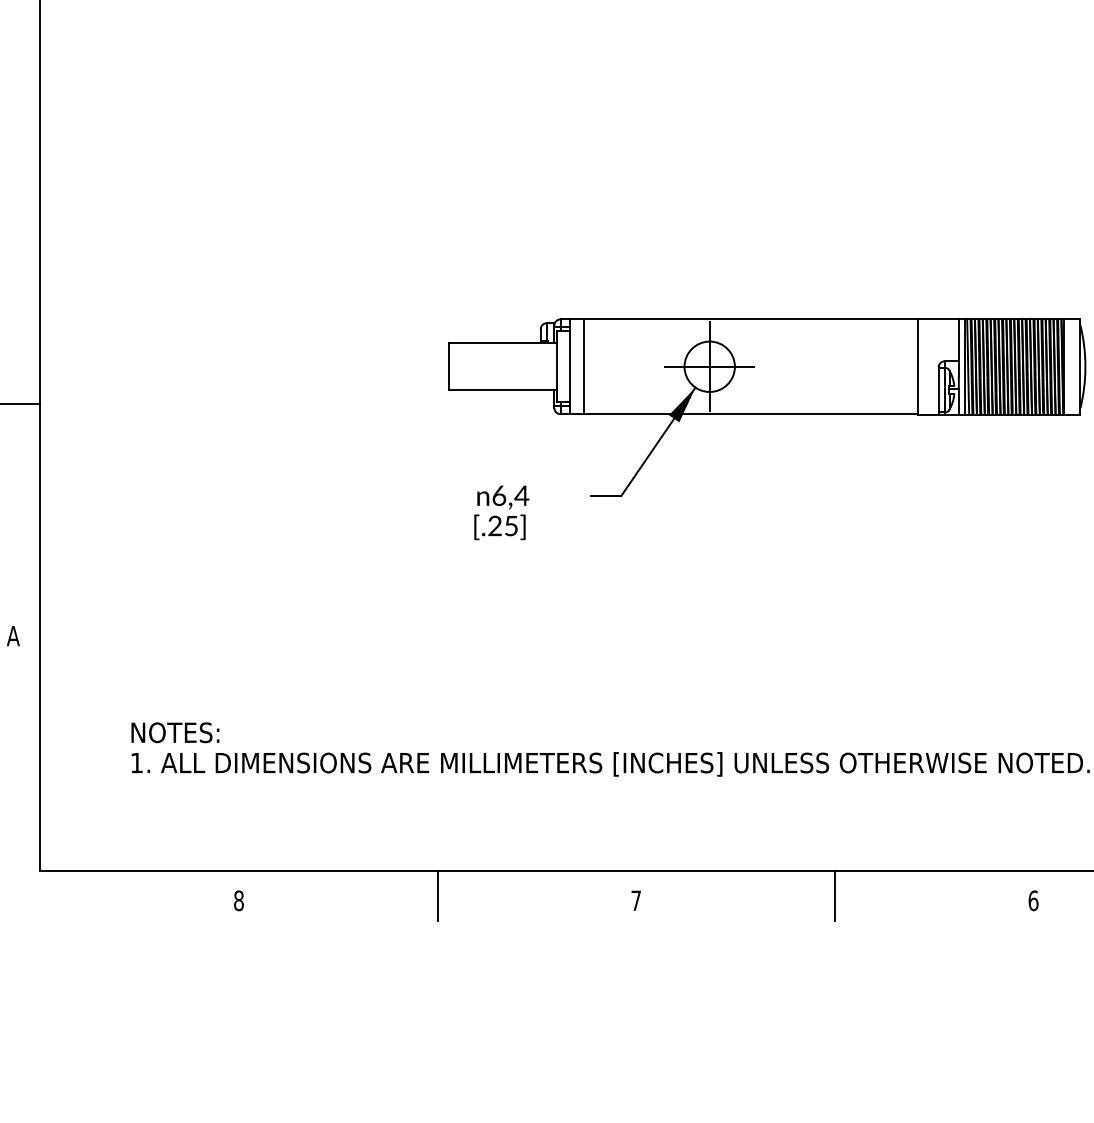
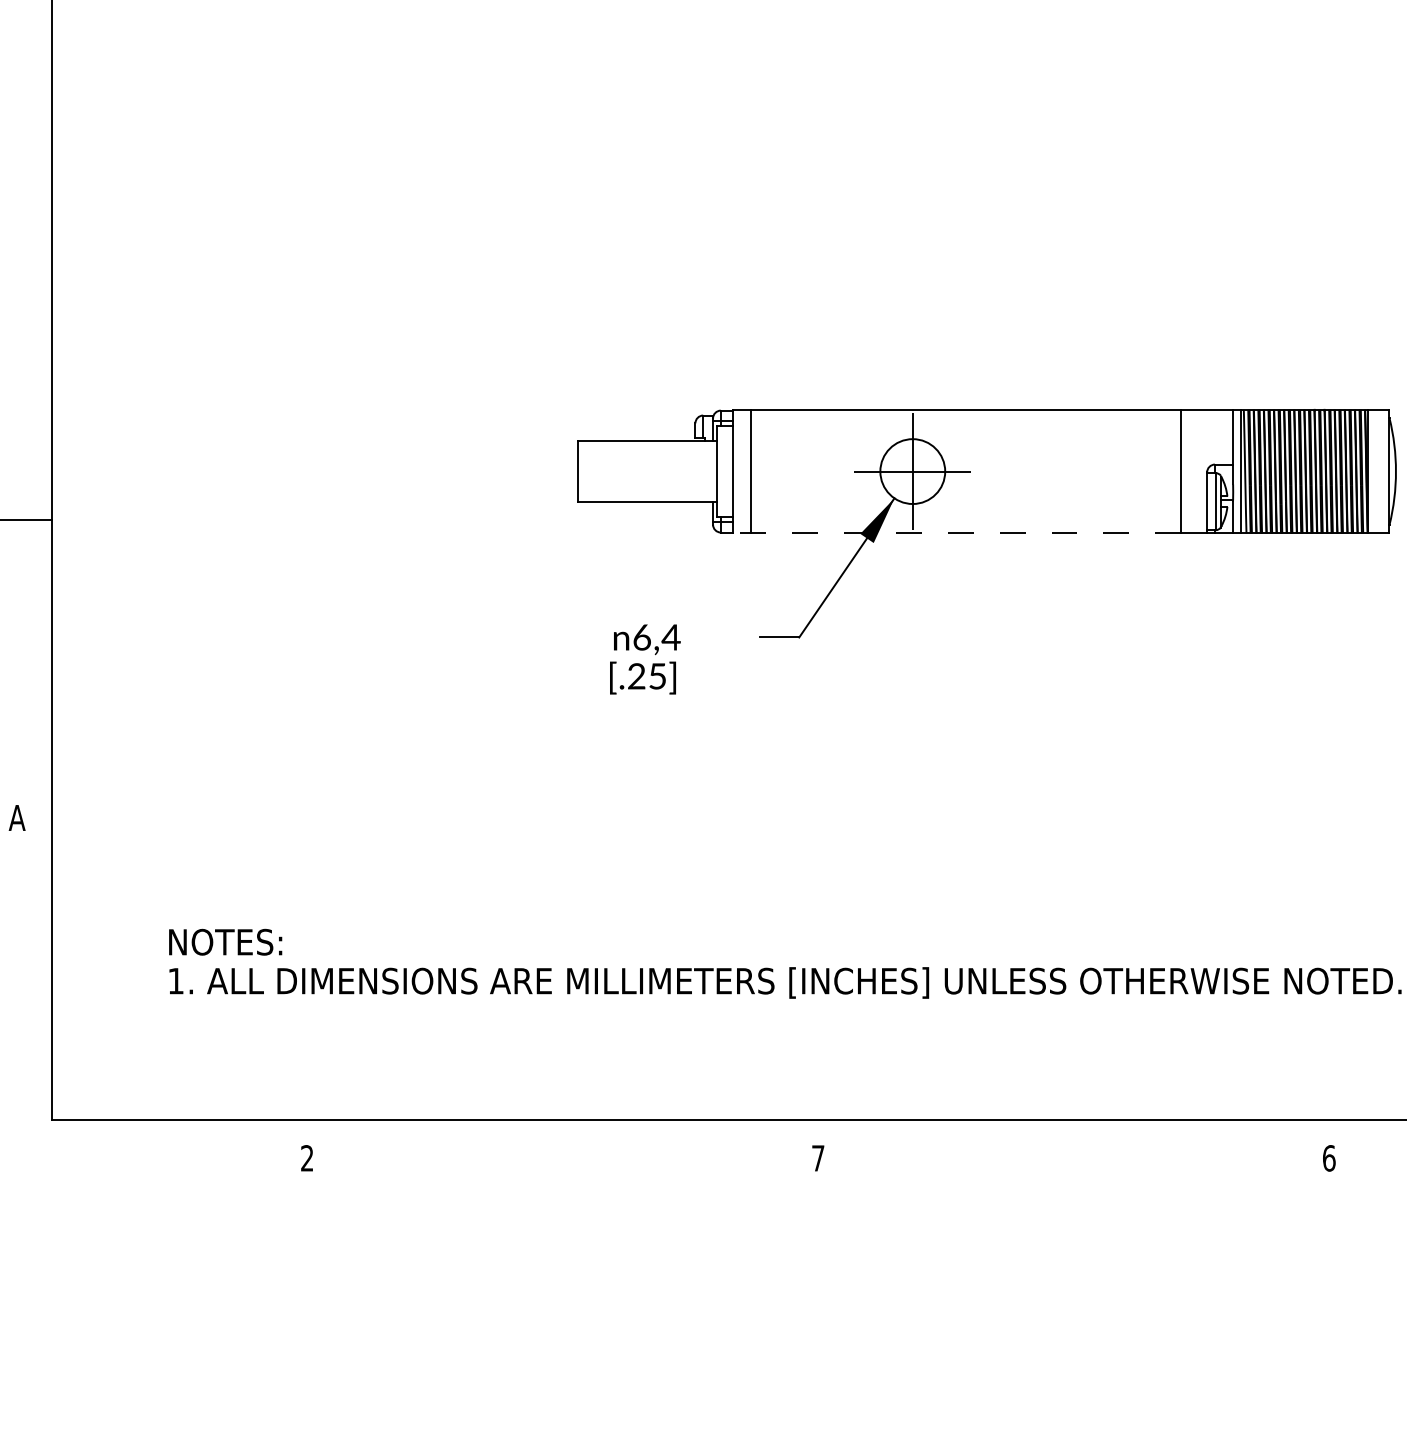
line: (743, 414) -> (956, 532), solid -> dashed
line: (437, 895) -> (562, 1151), removed
line: (834, 895) -> (1073, 1151), removed
text: (238, 900) -> (306, 1157), 8 -> 2

